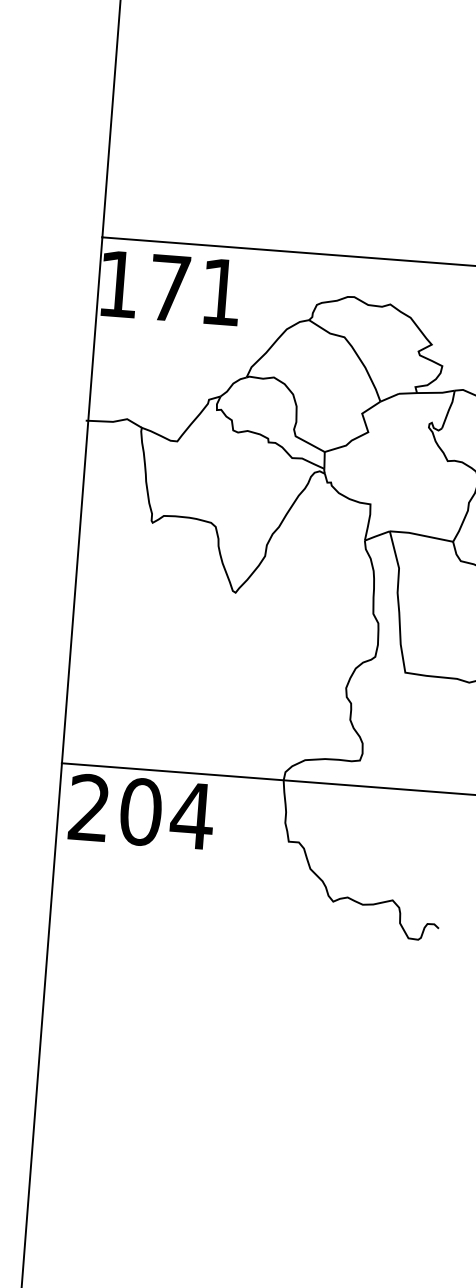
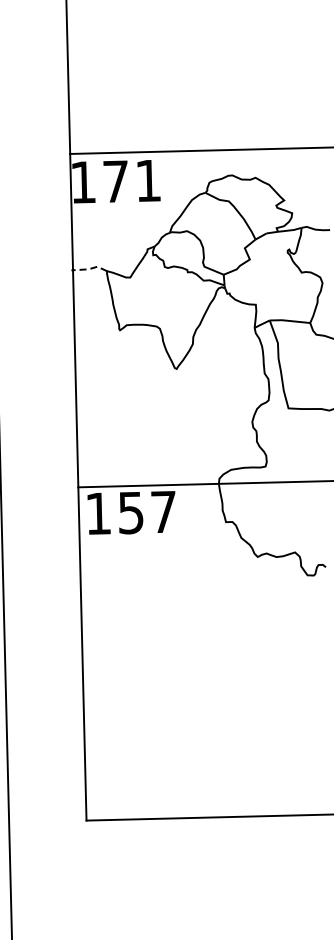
line: (114, 422) -> (89, 269), solid -> dashed
text: (141, 811) -> (131, 512), 204 -> 157

